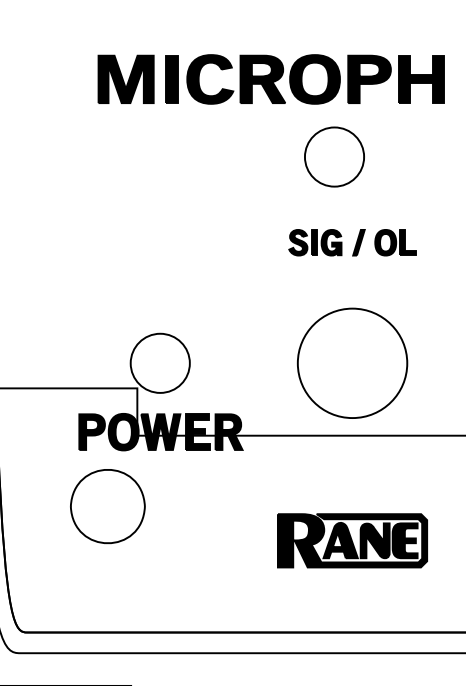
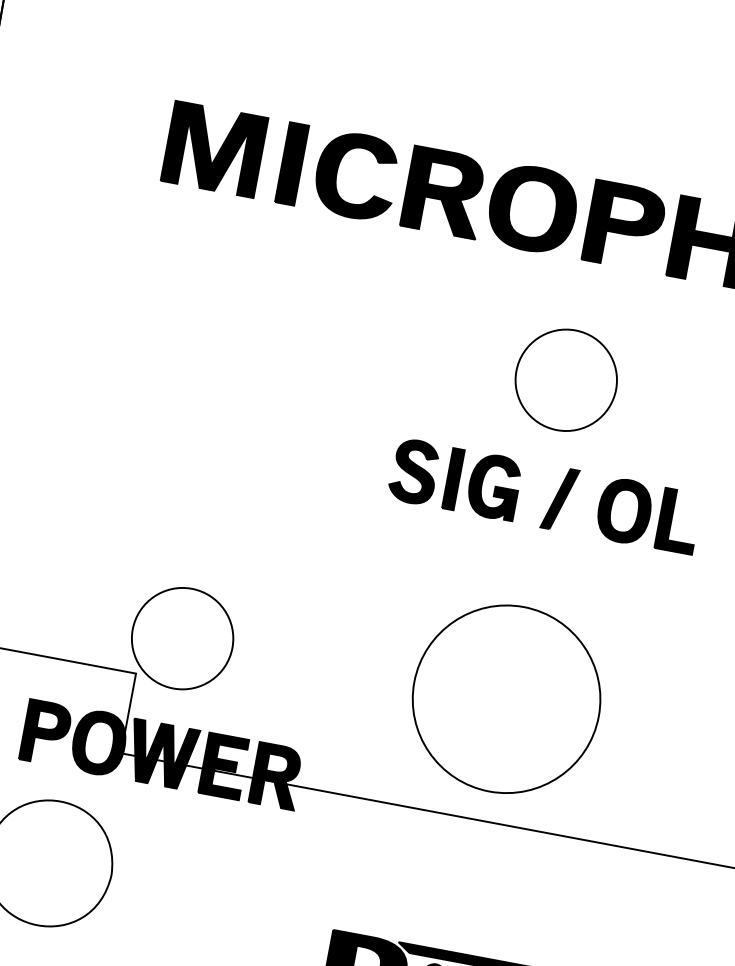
part: (334, 156) -> (566, 379), moved
part: (352, 242) -> (544, 495), size x1.43

